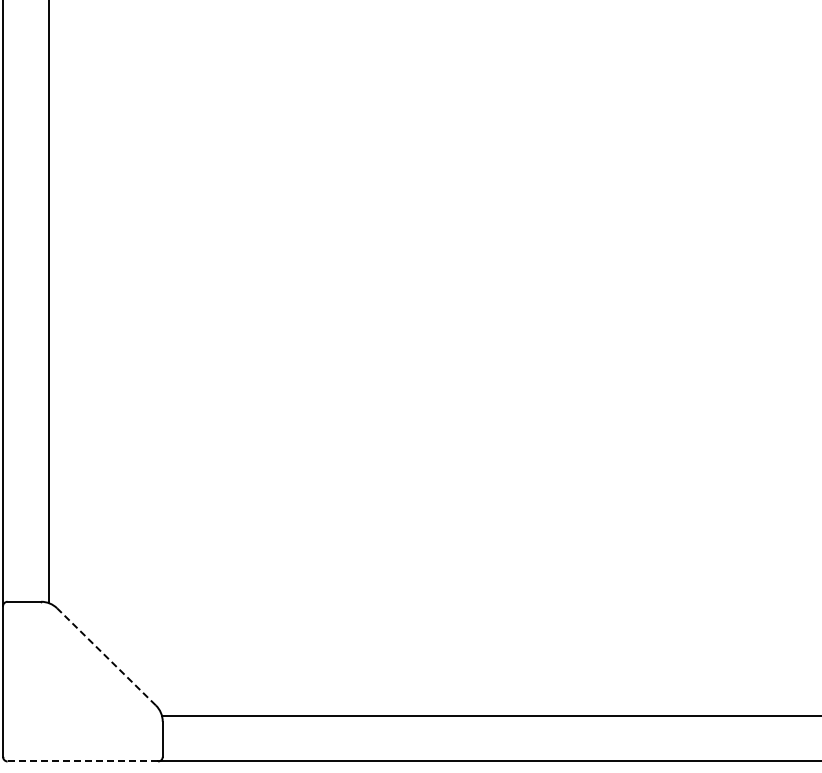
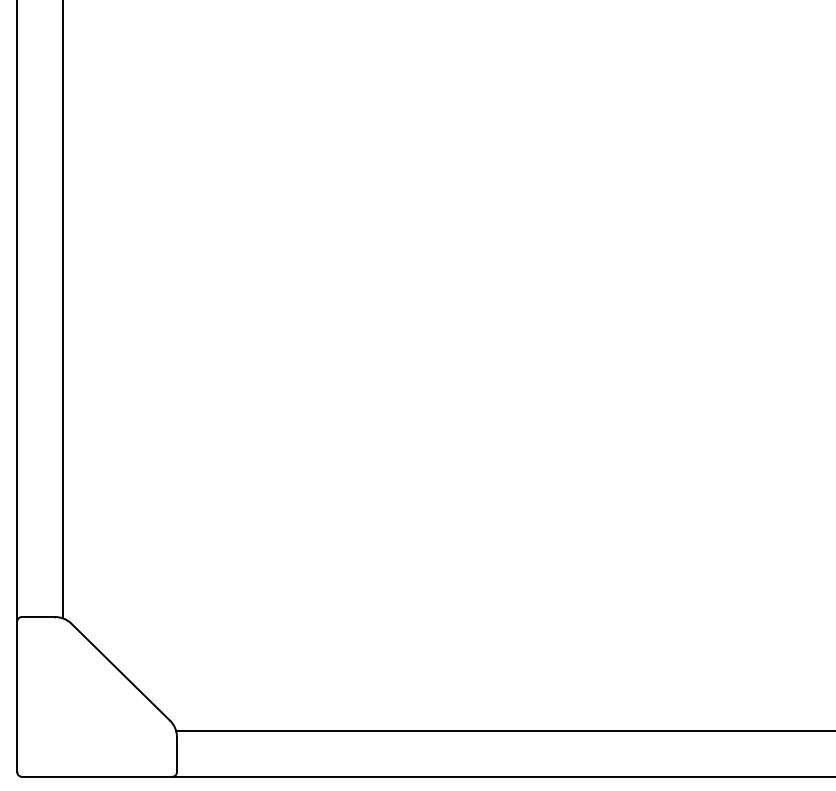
line: (106, 656) -> (120, 671), dashed -> solid
line: (83, 761) -> (97, 776), dashed -> solid

